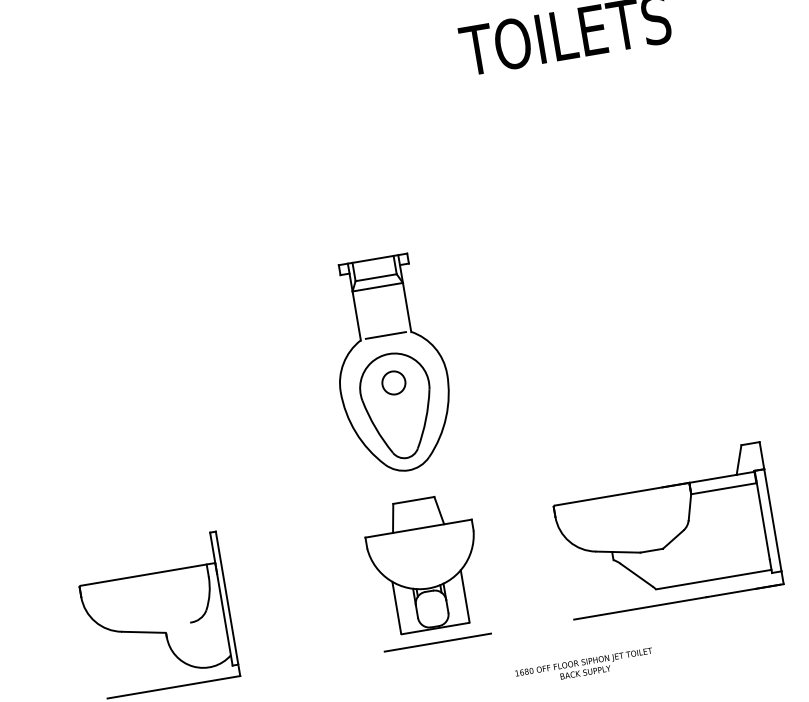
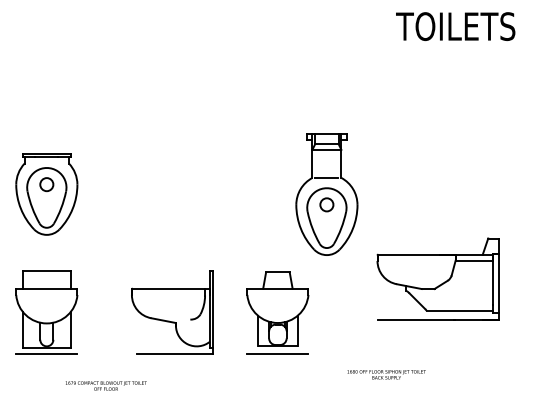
part: (664, 529) -> (437, 278), moved
part: (424, 570) -> (277, 312), moved
text: (584, 666) -> (386, 374), moved

